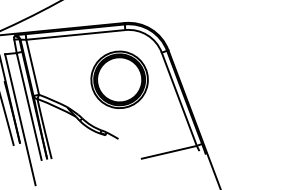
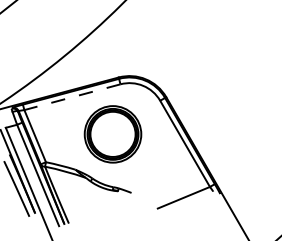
line: (75, 35) -> (72, 97), solid -> dashed
part: (119, 79) -> (112, 134), moved

